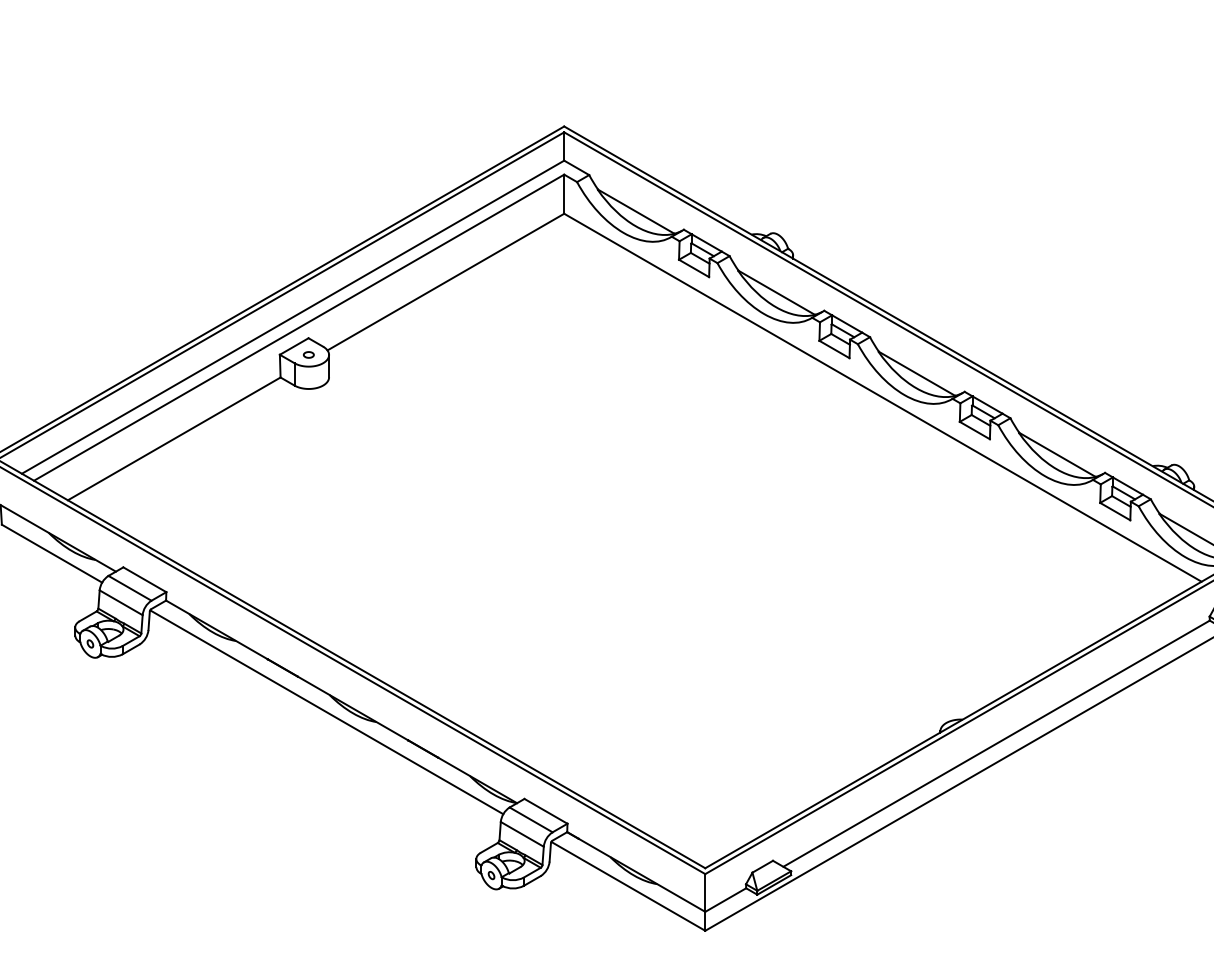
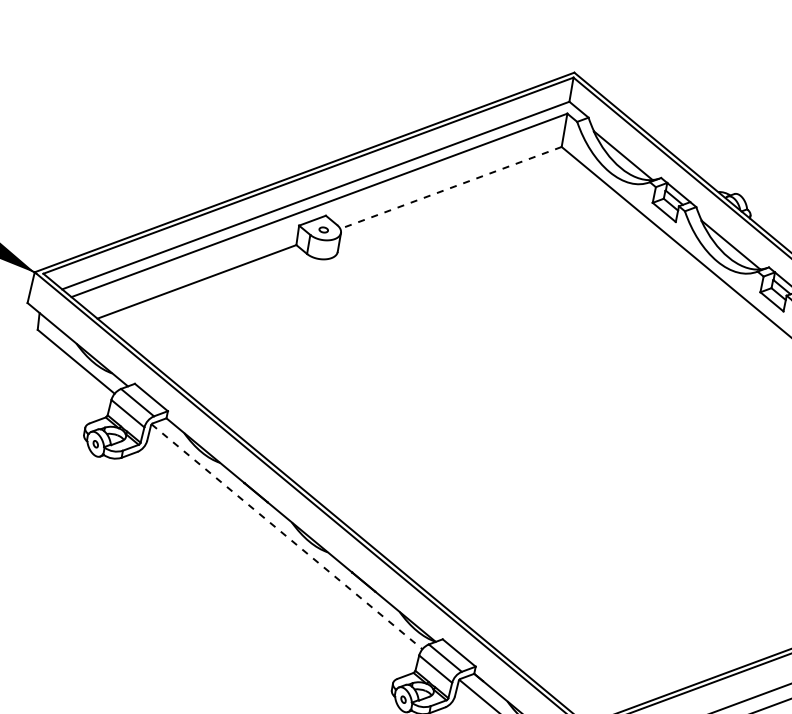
line: (445, 282) -> (450, 188), solid -> dashed
line: (326, 712) -> (286, 536), solid -> dashed

